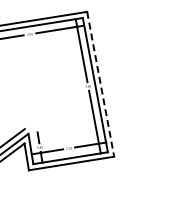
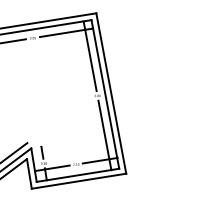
line: (100, 84) -> (111, 93), dashed -> solid

